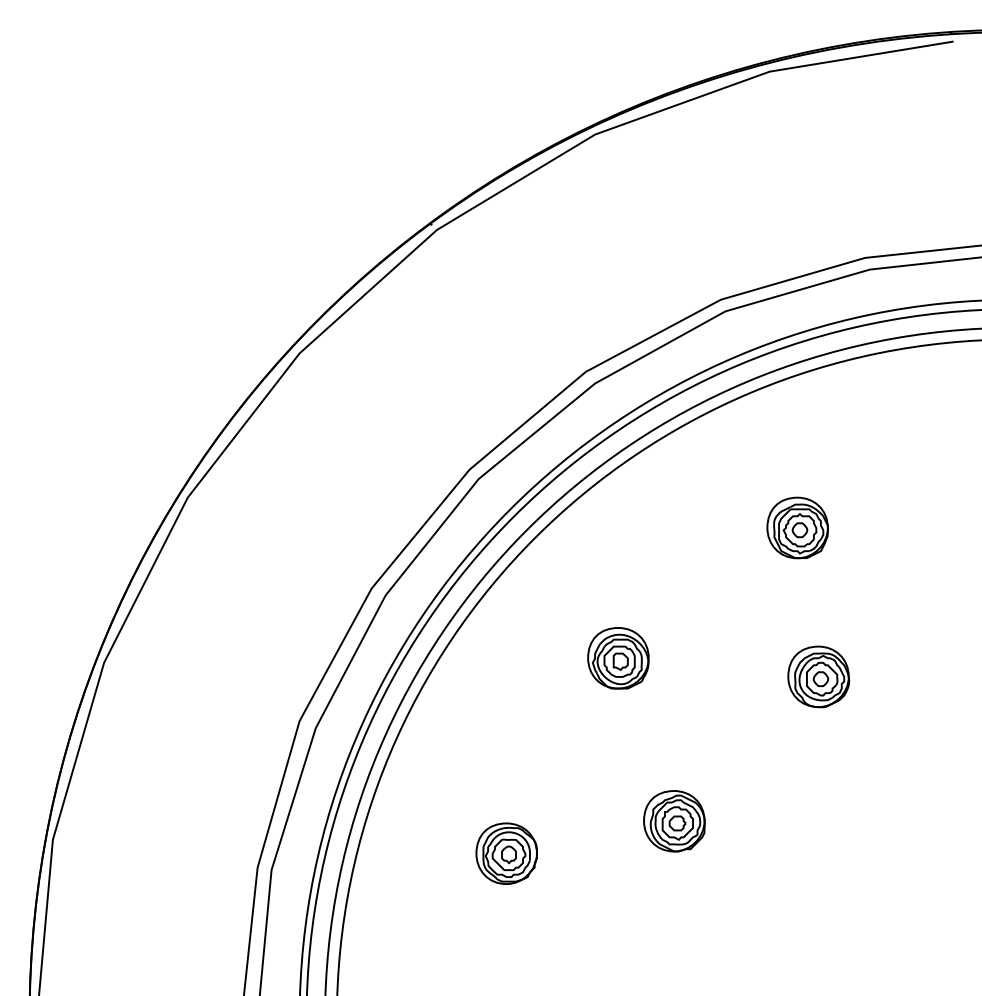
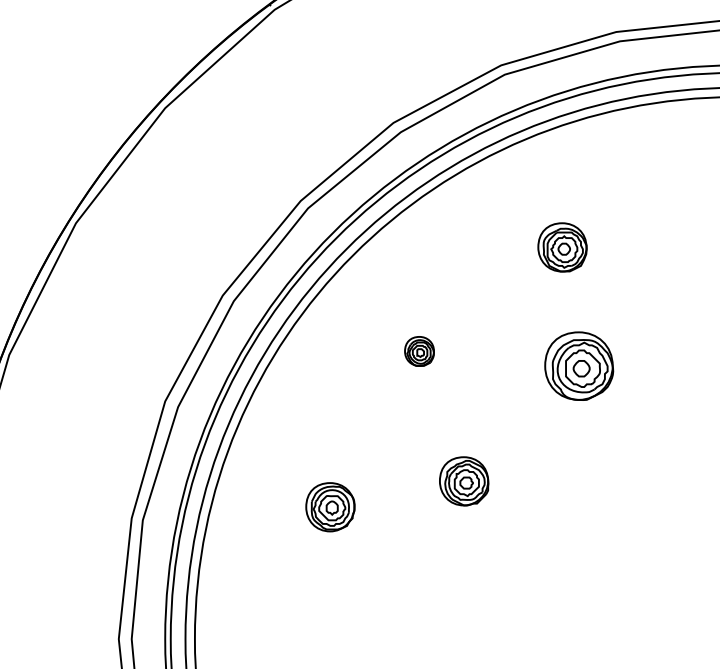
part: (618, 658) -> (419, 351), size x0.6
part: (818, 676) -> (579, 365), size x1.4

